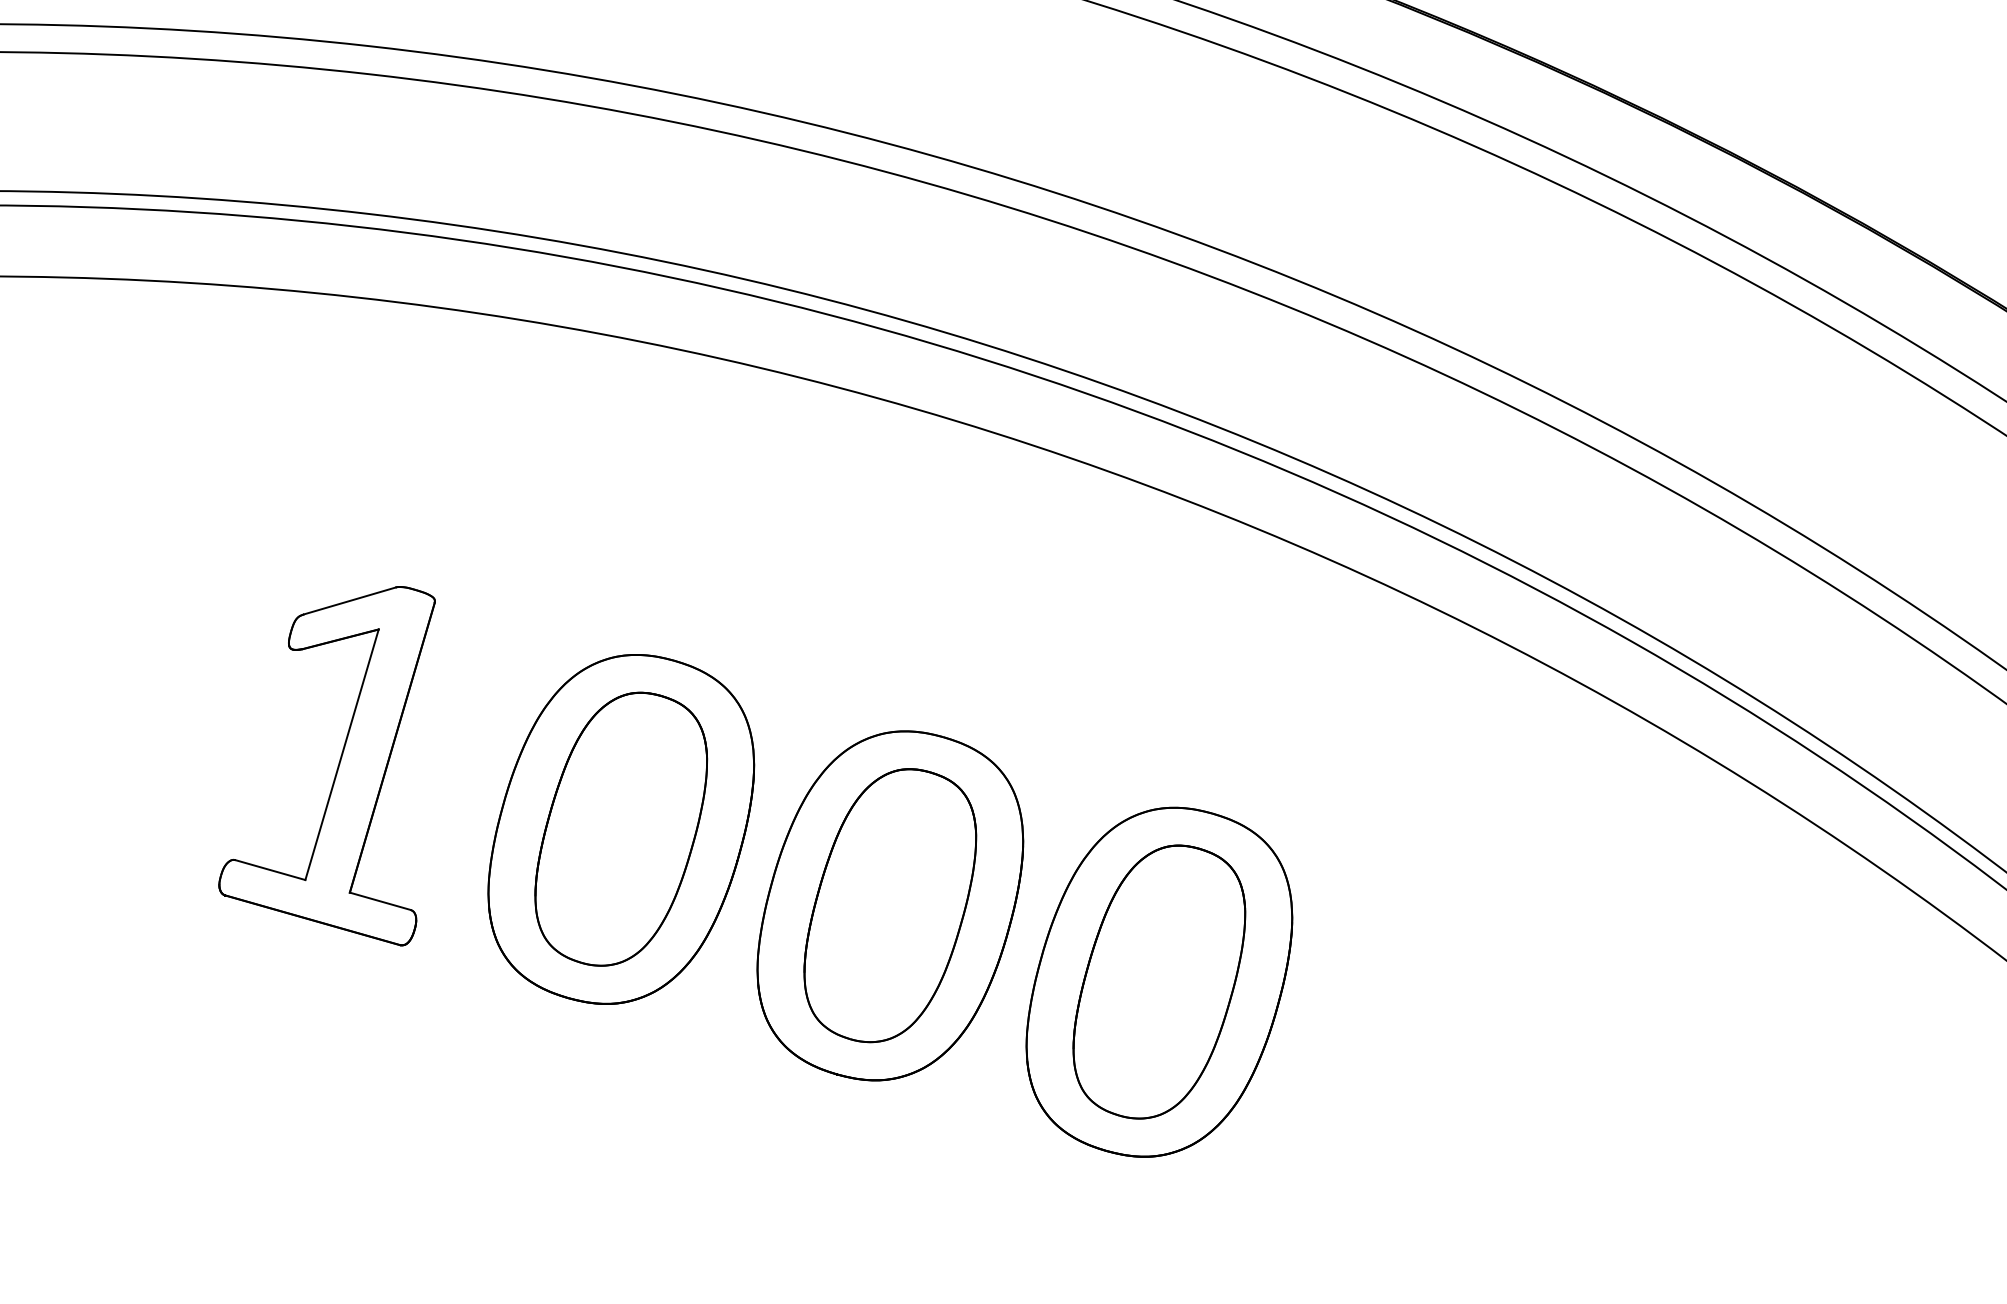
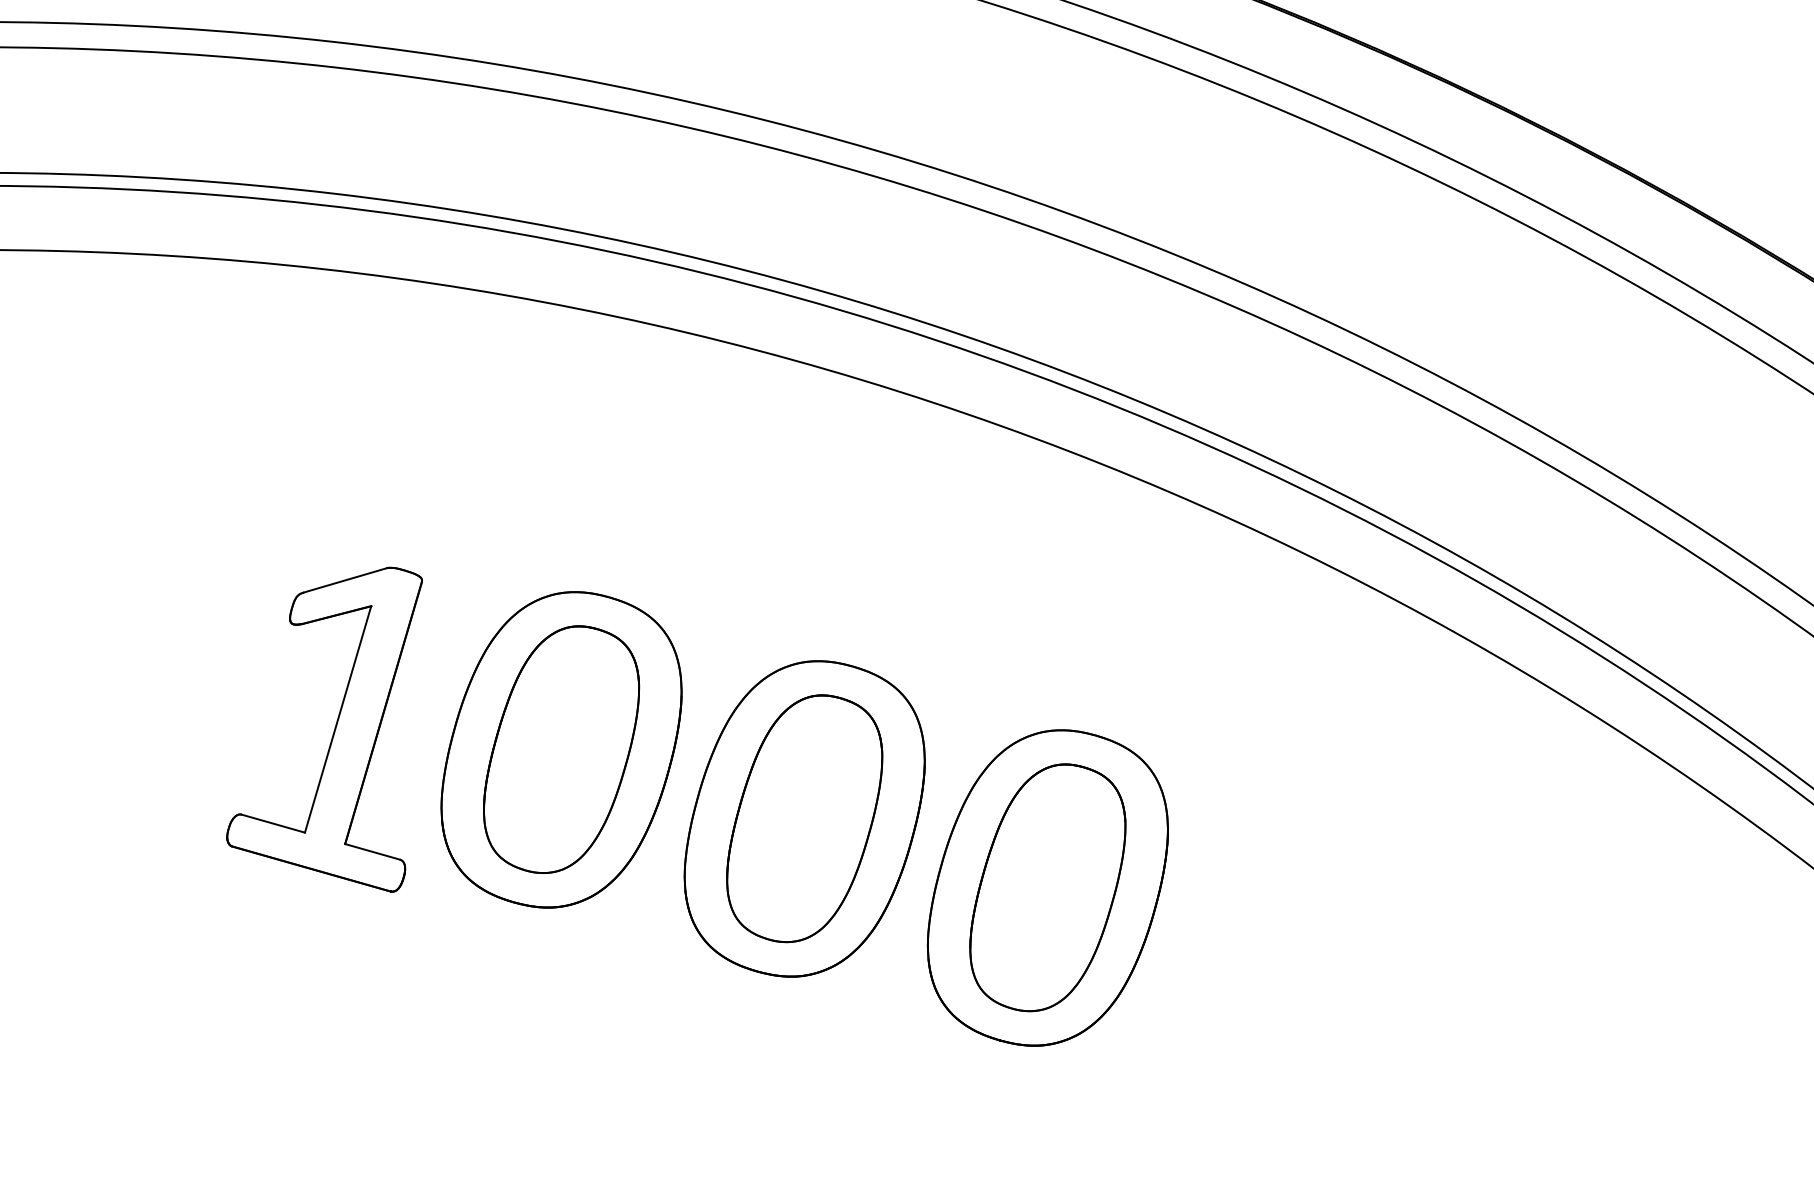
part: (336, 769) -> (333, 732), moved

